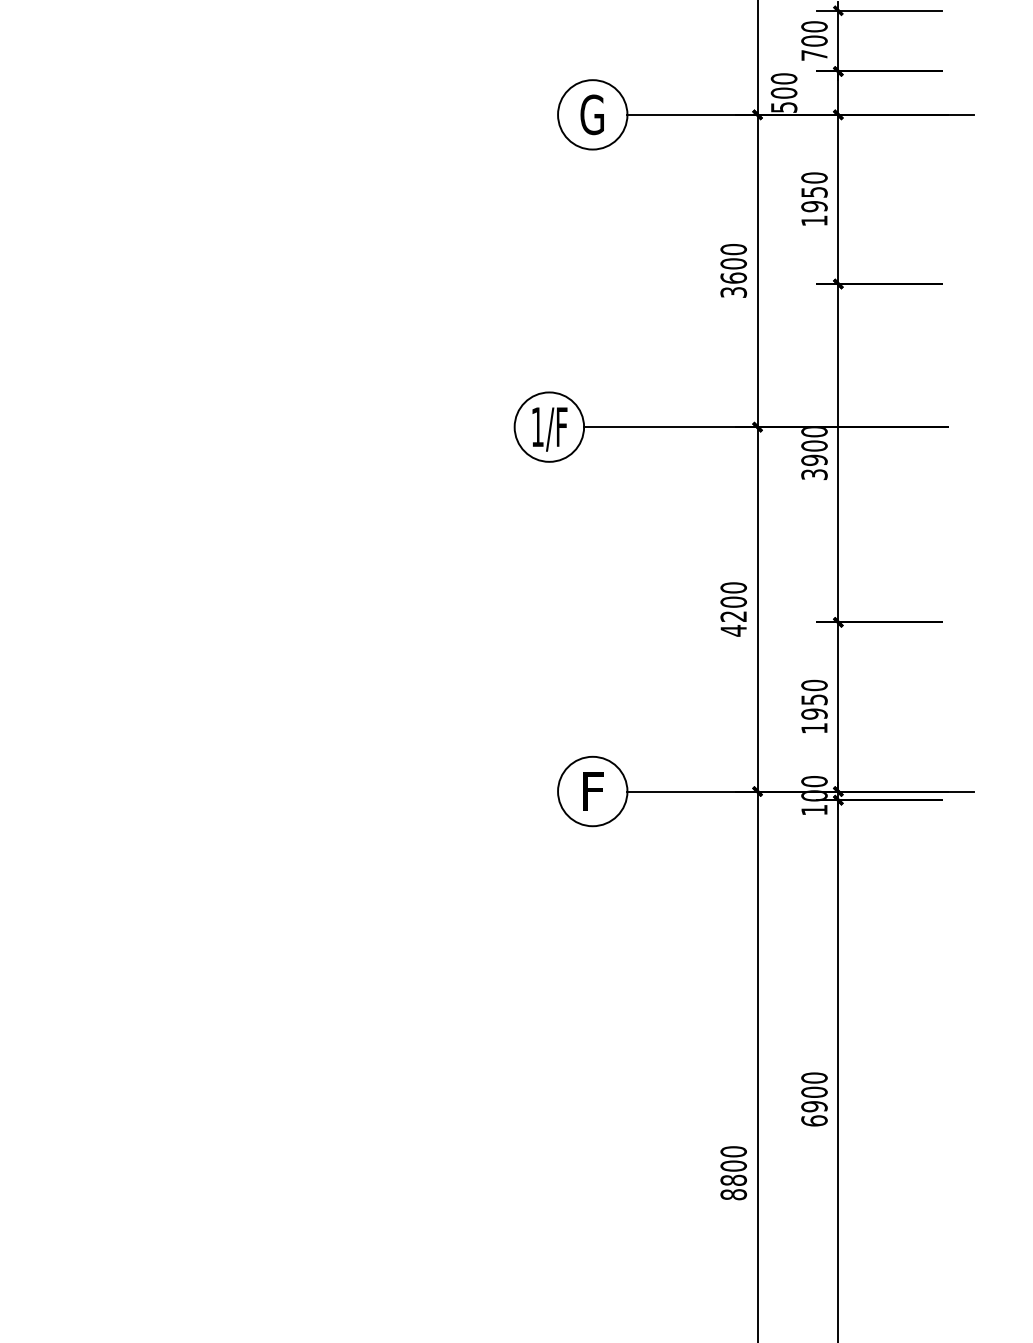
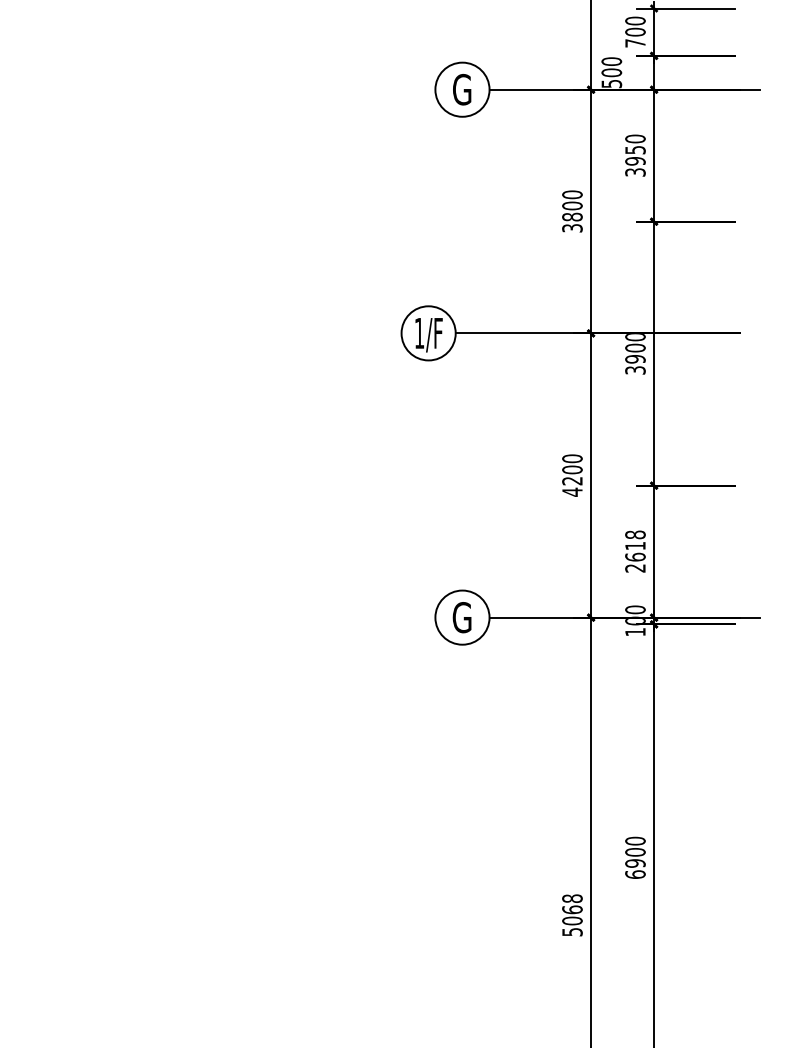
text: (814, 220) -> (635, 172), 1950 -> 3950
text: (733, 277) -> (572, 216), 3600 -> 3800
text: (814, 706) -> (635, 551), 1950 -> 2618
text: (591, 791) -> (461, 617), F -> G
text: (733, 1173) -> (572, 915), 8800 -> 5068

